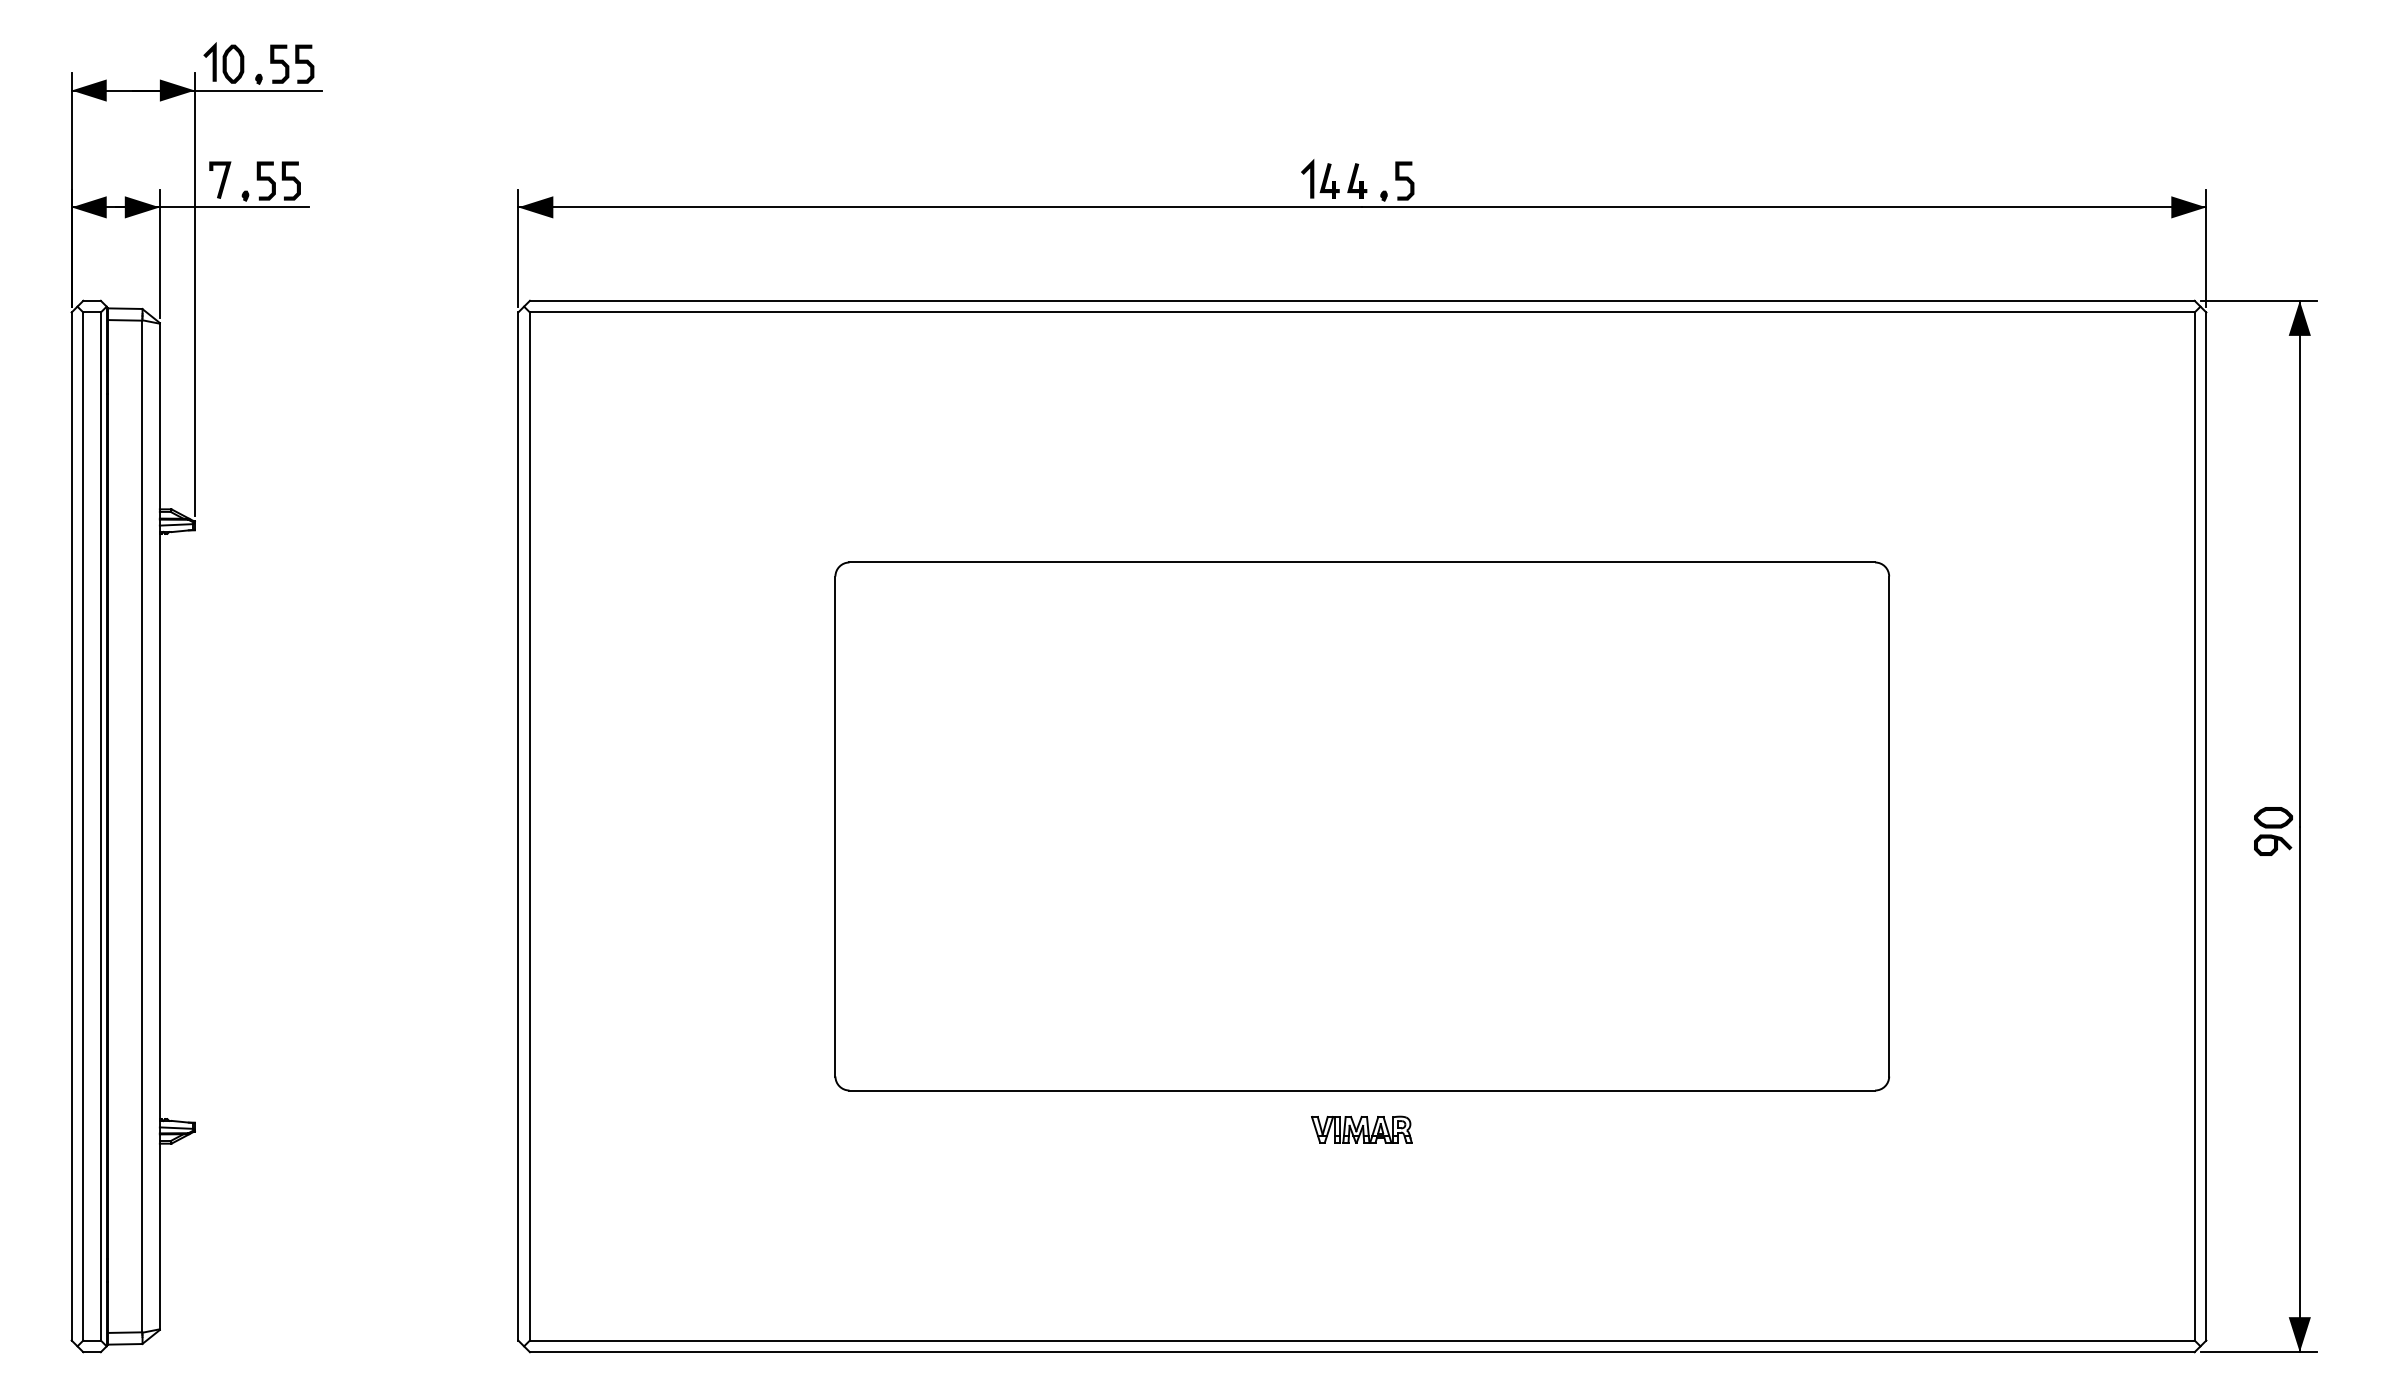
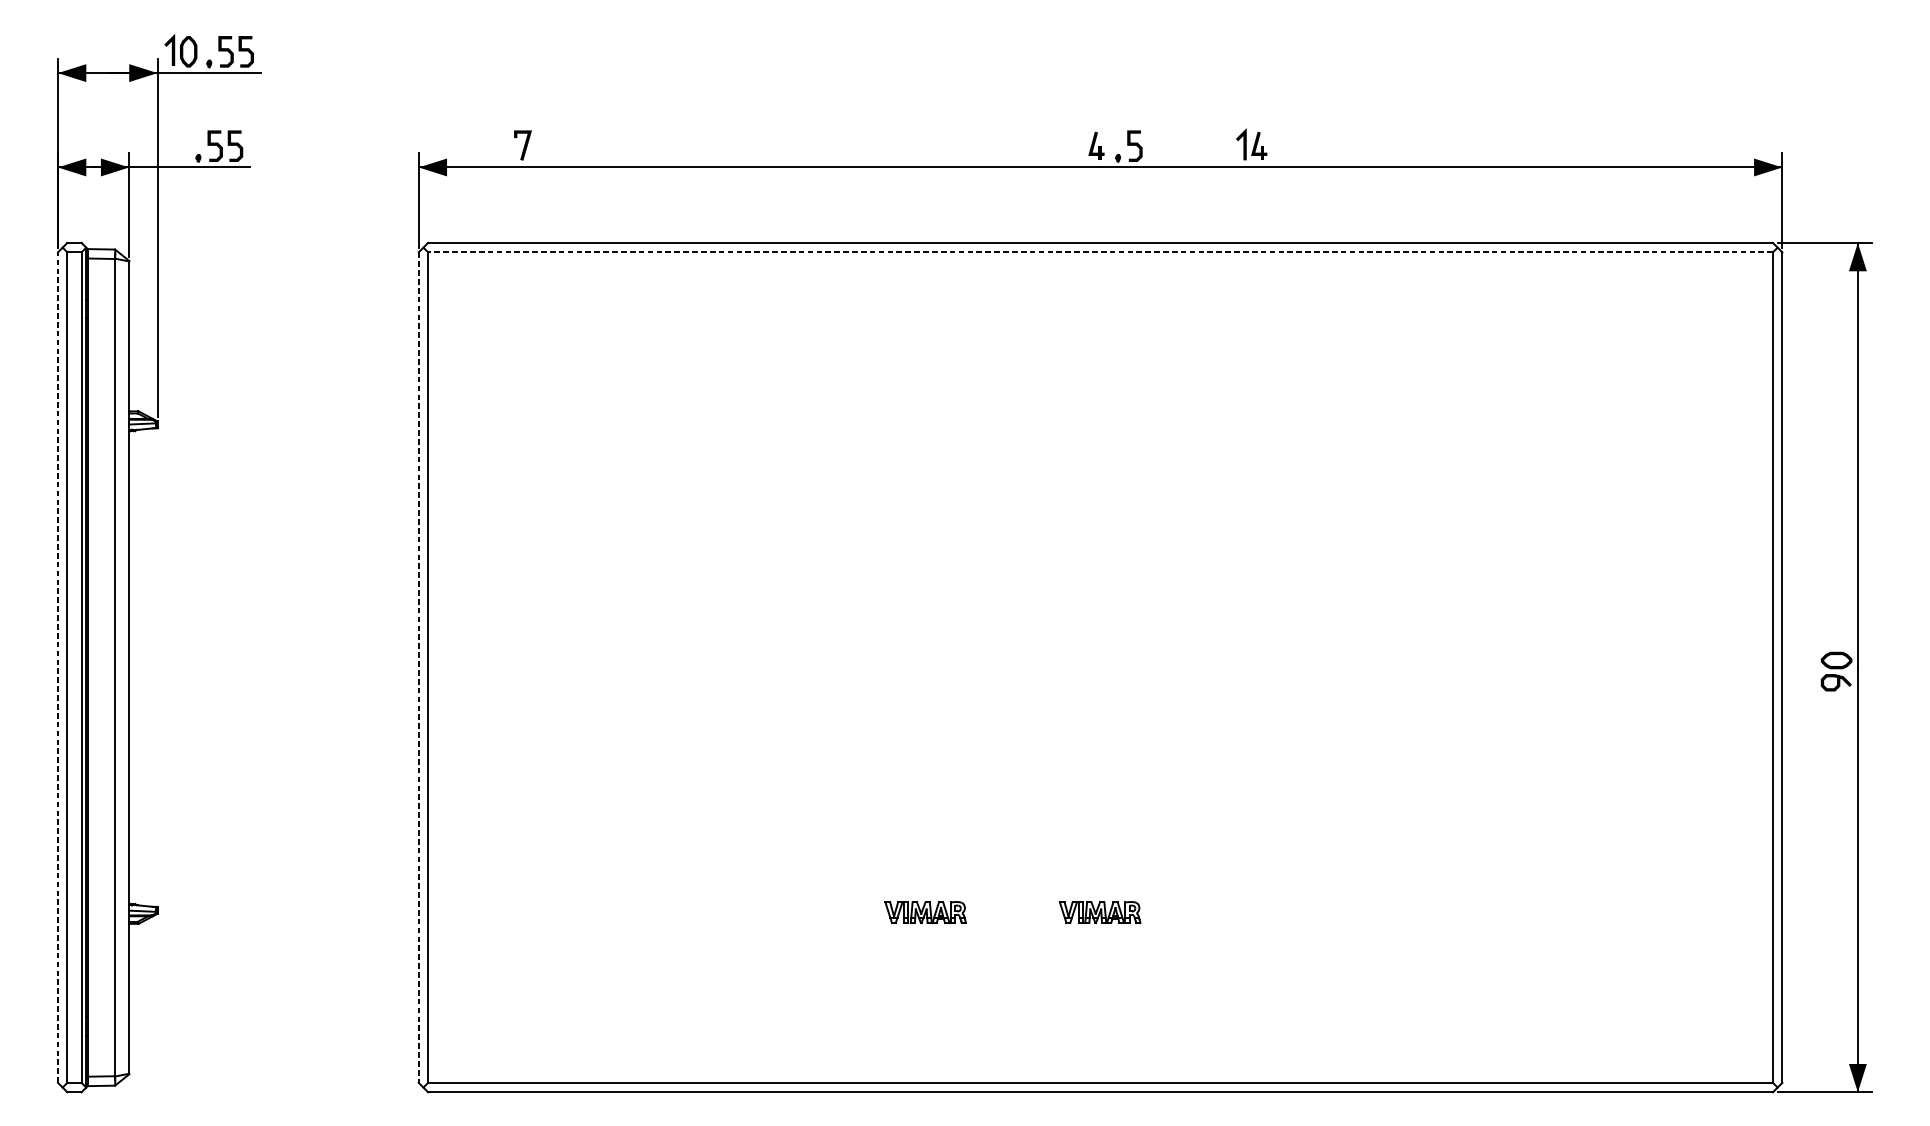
part: (1320, 178) -> (1251, 144), moved
line: (221, 180) -> (523, 145), moved
line: (1361, 312) -> (1099, 252), solid -> dashed
line: (71, 826) -> (57, 667), solid -> dashed
part: (1361, 826) -> (1099, 667), removed
line: (518, 827) -> (418, 668), solid -> dashed
part: (1145, 1129) -> (925, 912), added

